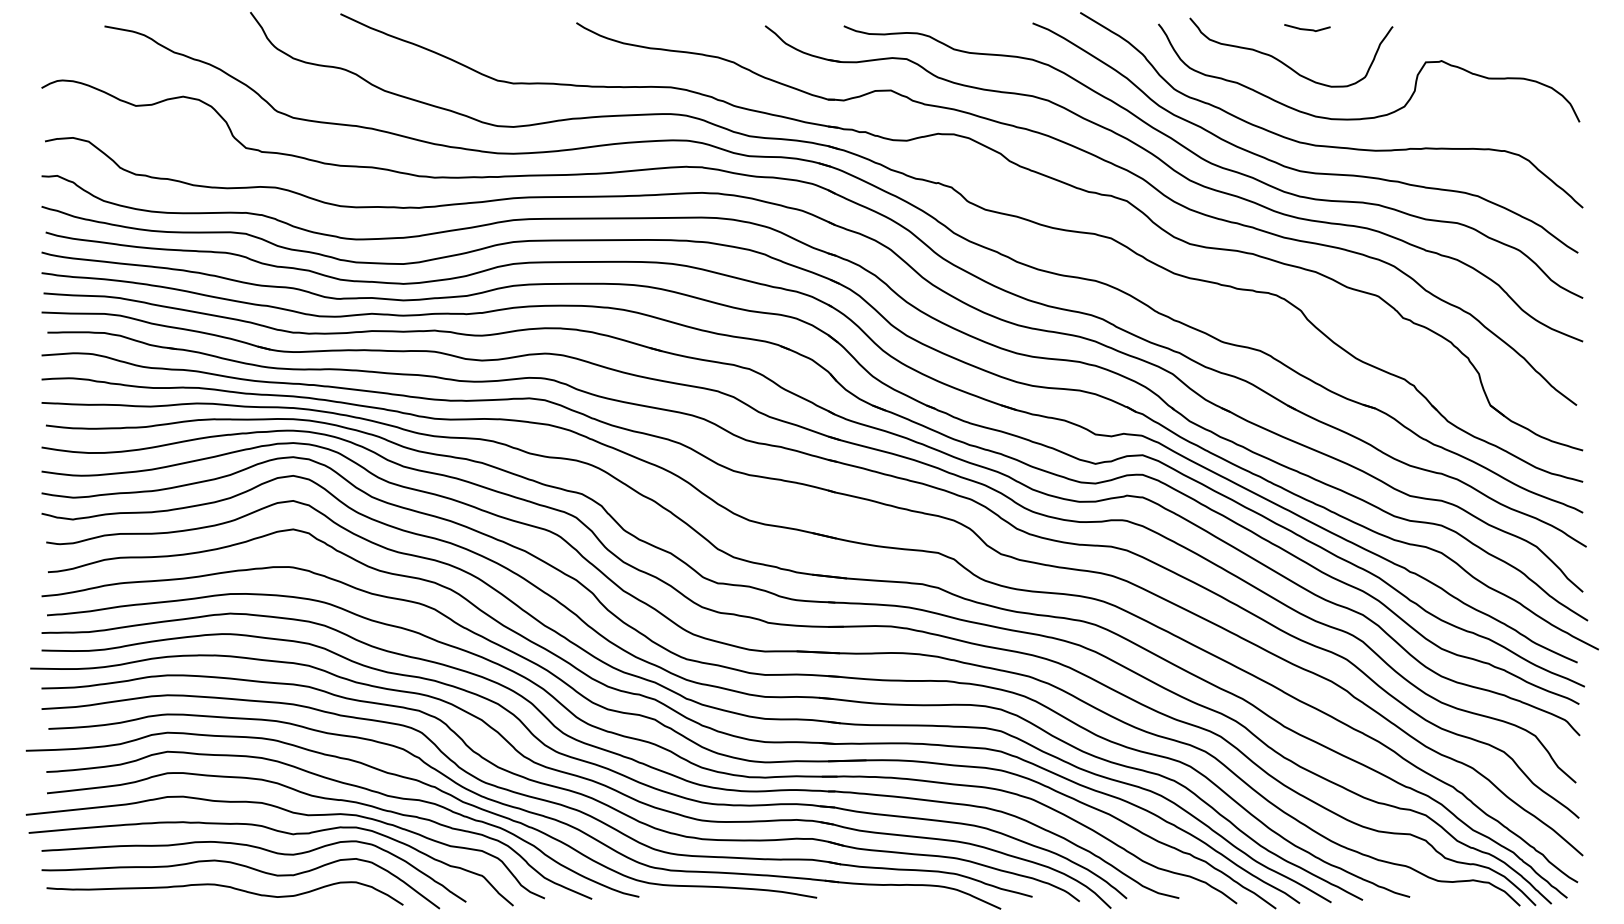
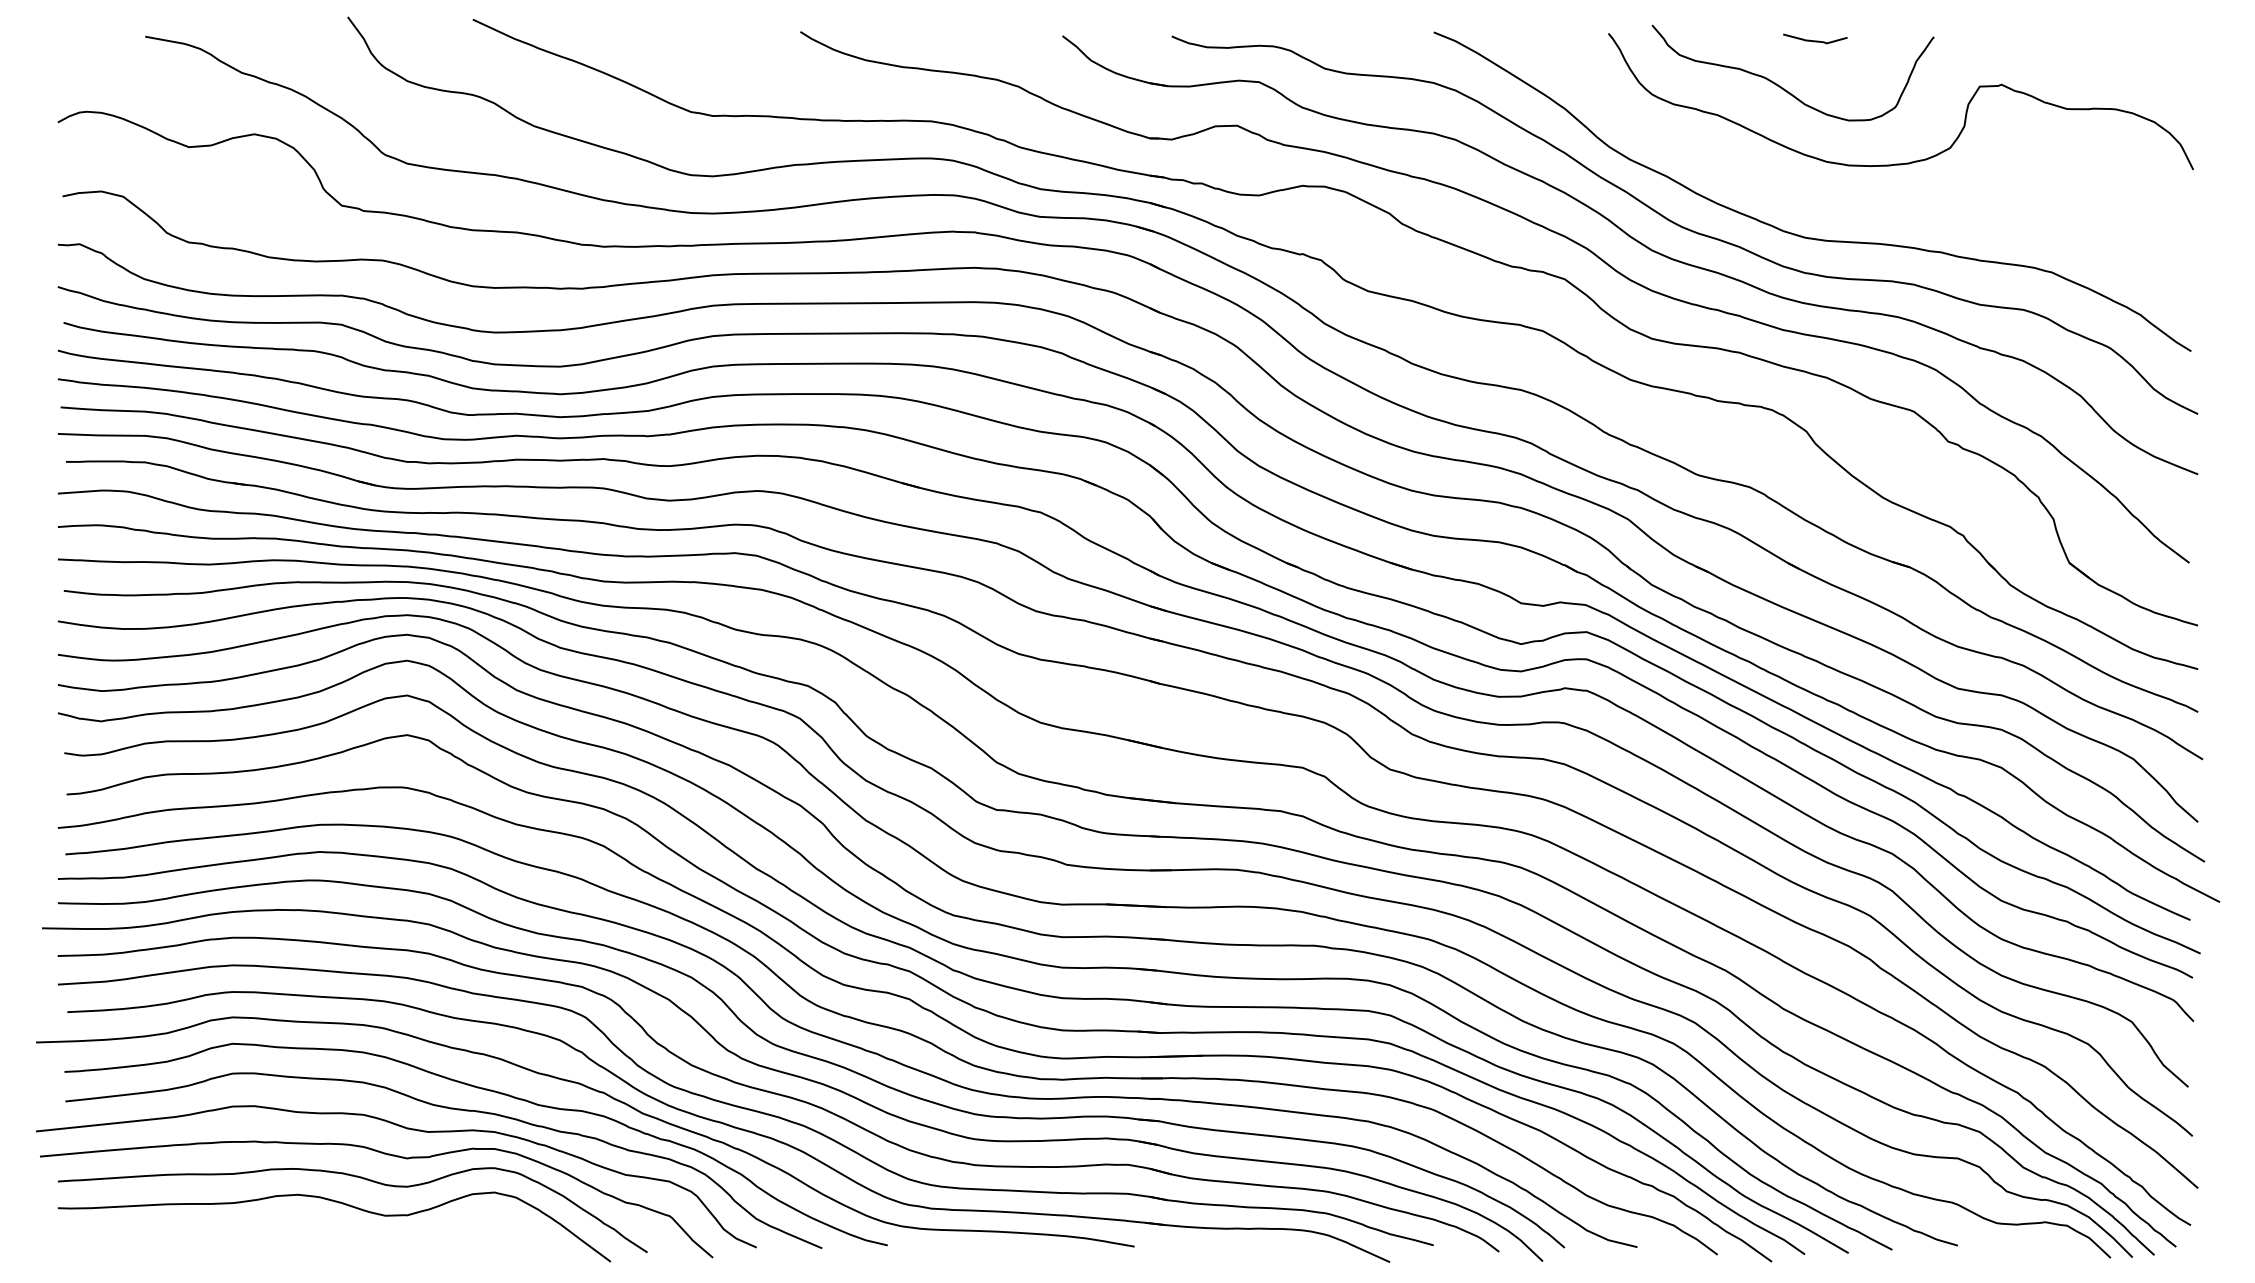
curve: (1330, 145) -> (1847, 202), removed
curve: (224, 887) -> (311, 1232), removed

